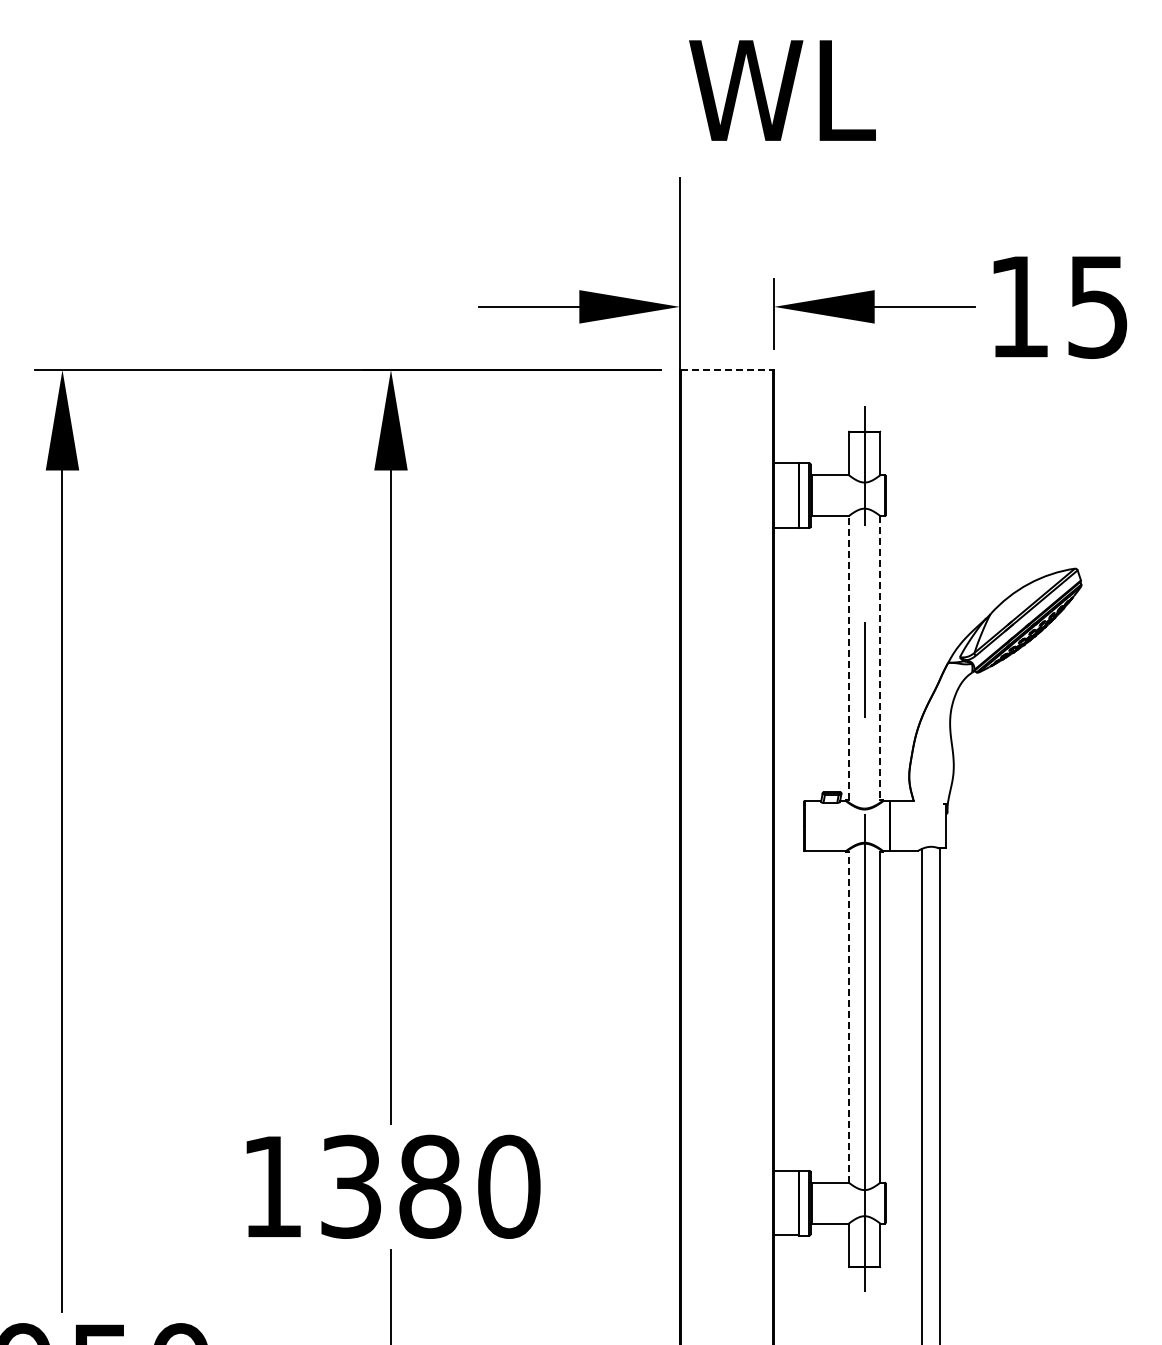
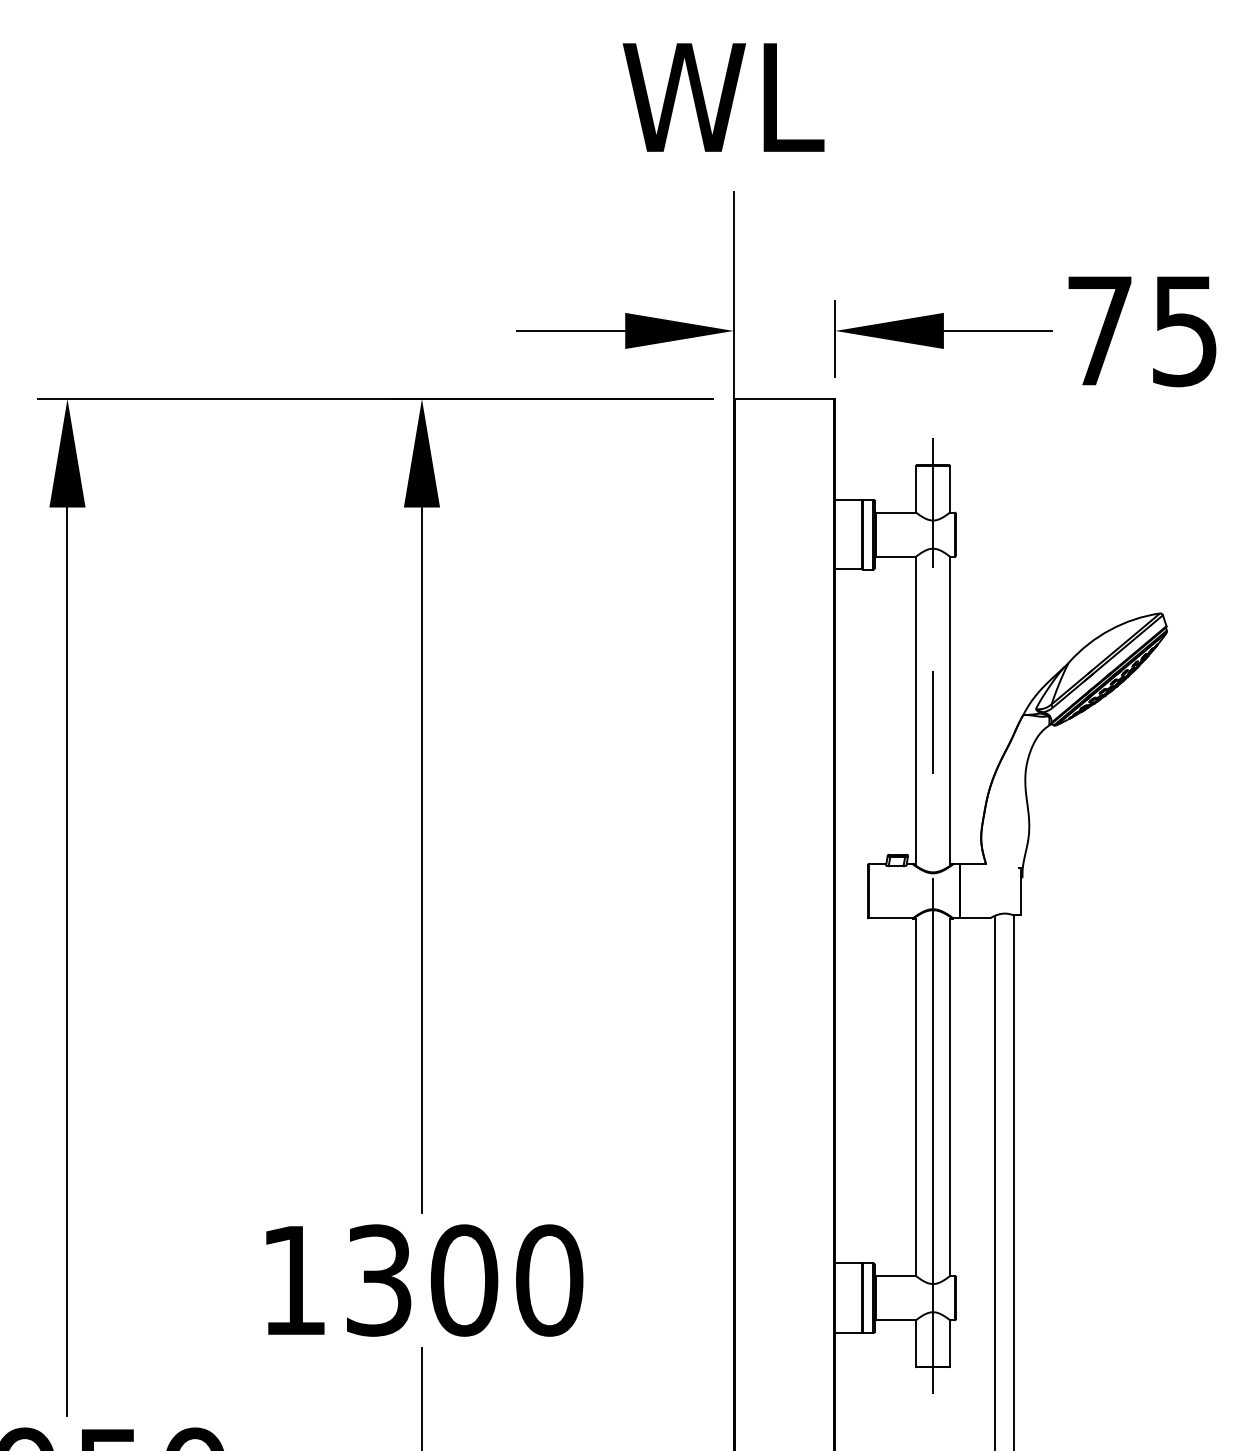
text: (782, 90) -> (723, 97), moved
text: (1019, 306) -> (1100, 330), 15 -> 75
line: (727, 369) -> (785, 398), dashed -> solid
line: (848, 657) -> (915, 709), dashed -> solid
line: (880, 658) -> (950, 710), dashed -> solid
line: (848, 1016) -> (915, 1096), dashed -> solid
text: (430, 1186) -> (464, 1280), 1380 -> 1300

